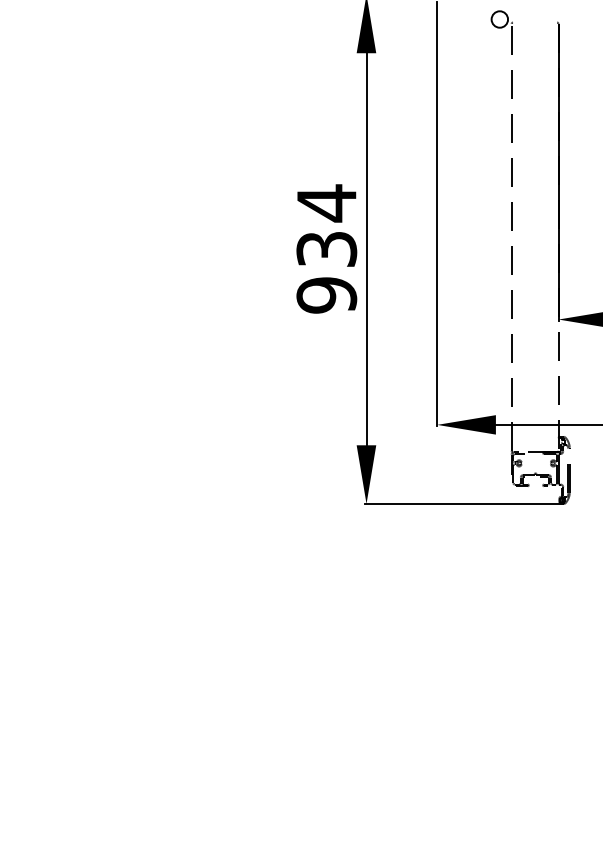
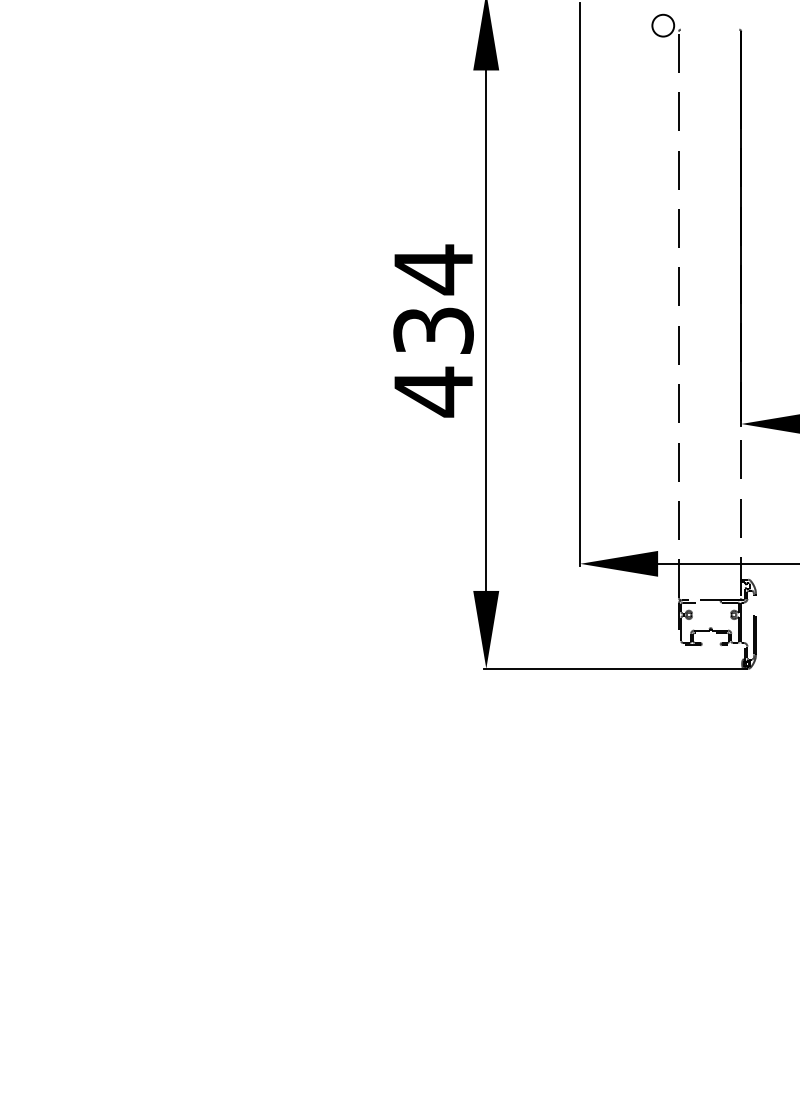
text: (326, 295) -> (433, 391), 934 -> 434

